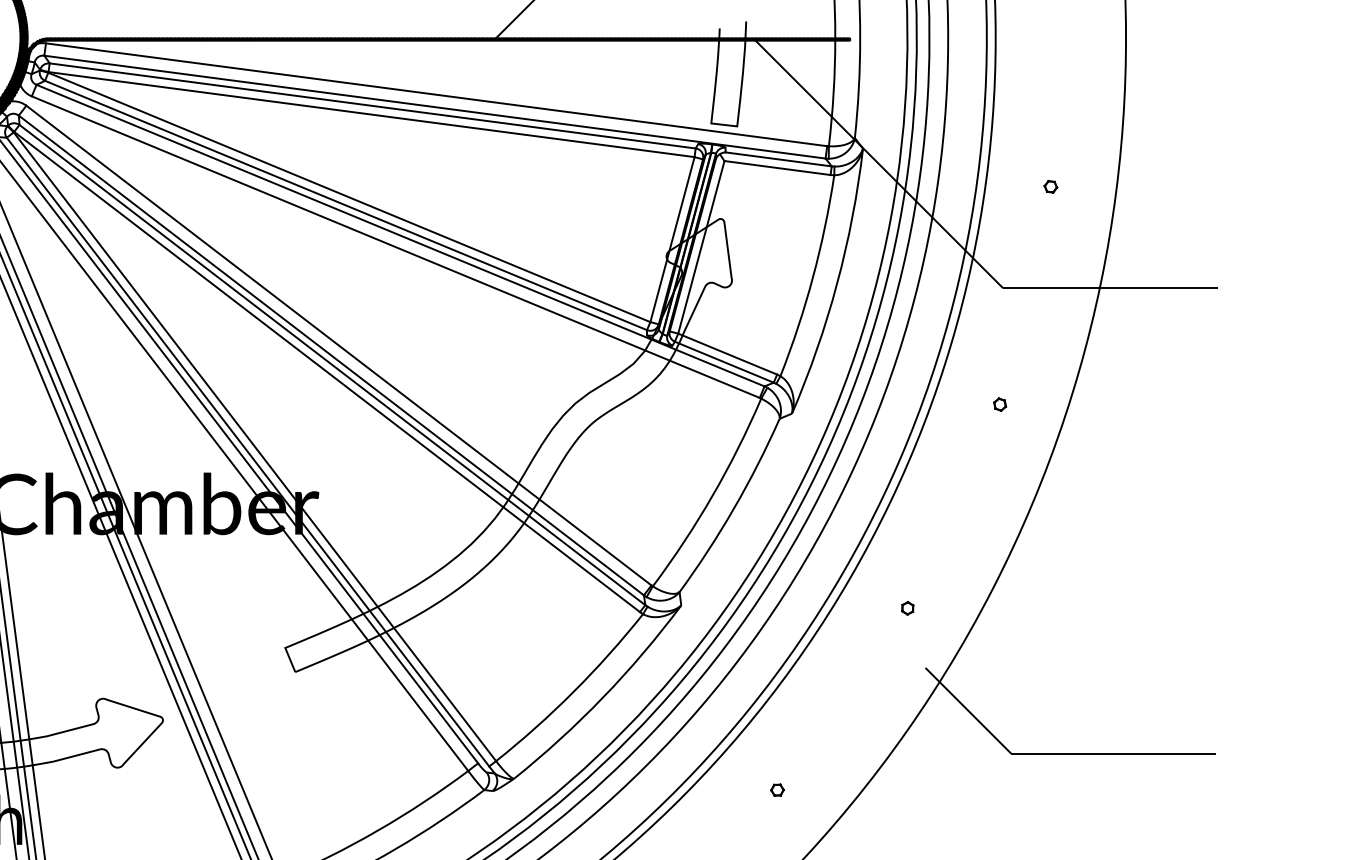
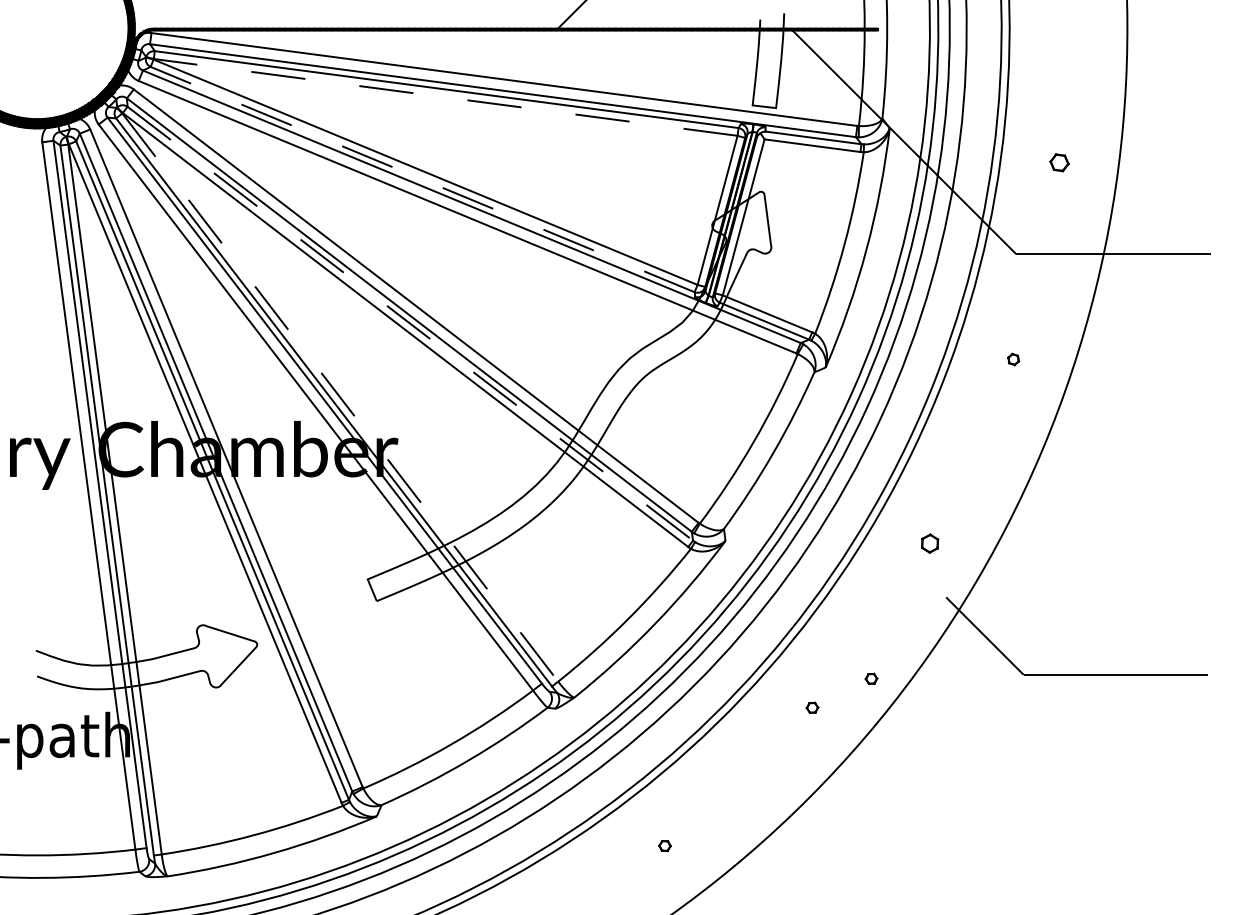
line: (371, 114) -> (445, 97), solid -> dashed
part: (1050, 186) -> (1059, 162), size x1.6
line: (345, 205) -> (422, 179), solid -> dashed
line: (332, 365) -> (410, 324), solid -> dashed
line: (255, 446) -> (340, 397), solid -> dashed
part: (908, 608) -> (930, 543), size x1.6
part: (842, 757) -> (871, 678), added

